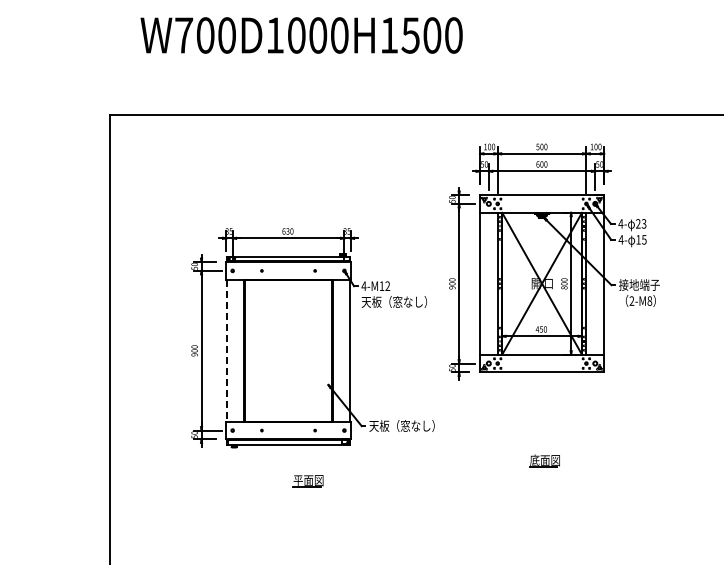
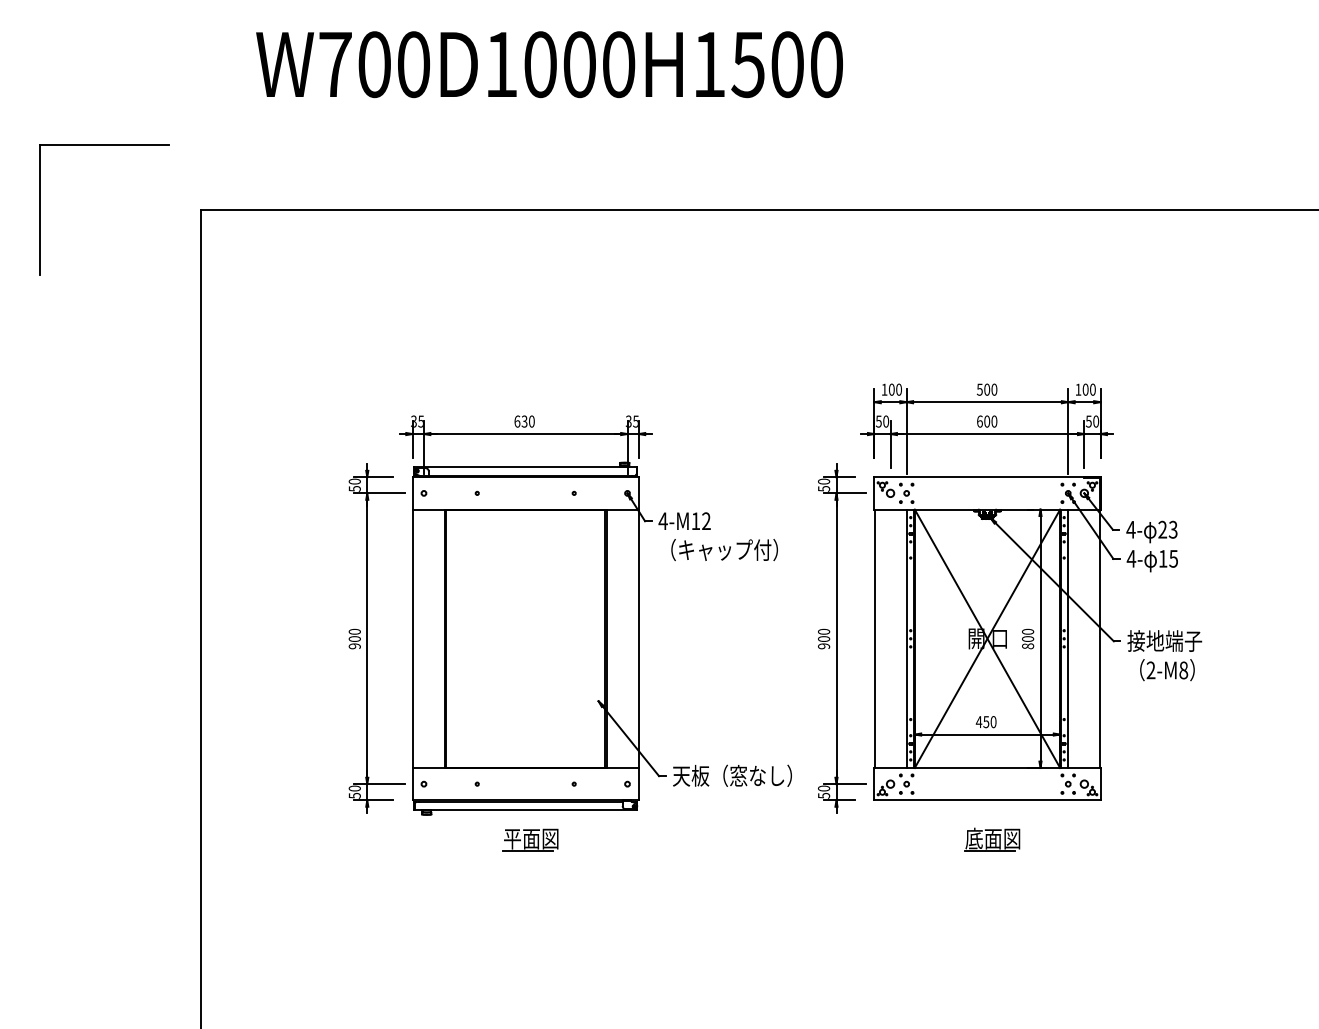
part: (57, 80) -> (104, 146), added
part: (554, 261) -> (1010, 598), moved
text: (392, 301) -> (715, 549), 天板（窓なし） -> （キャップ付）
line: (226, 350) -> (412, 638), dashed -> solid
part: (307, 481) -> (529, 840), moved

